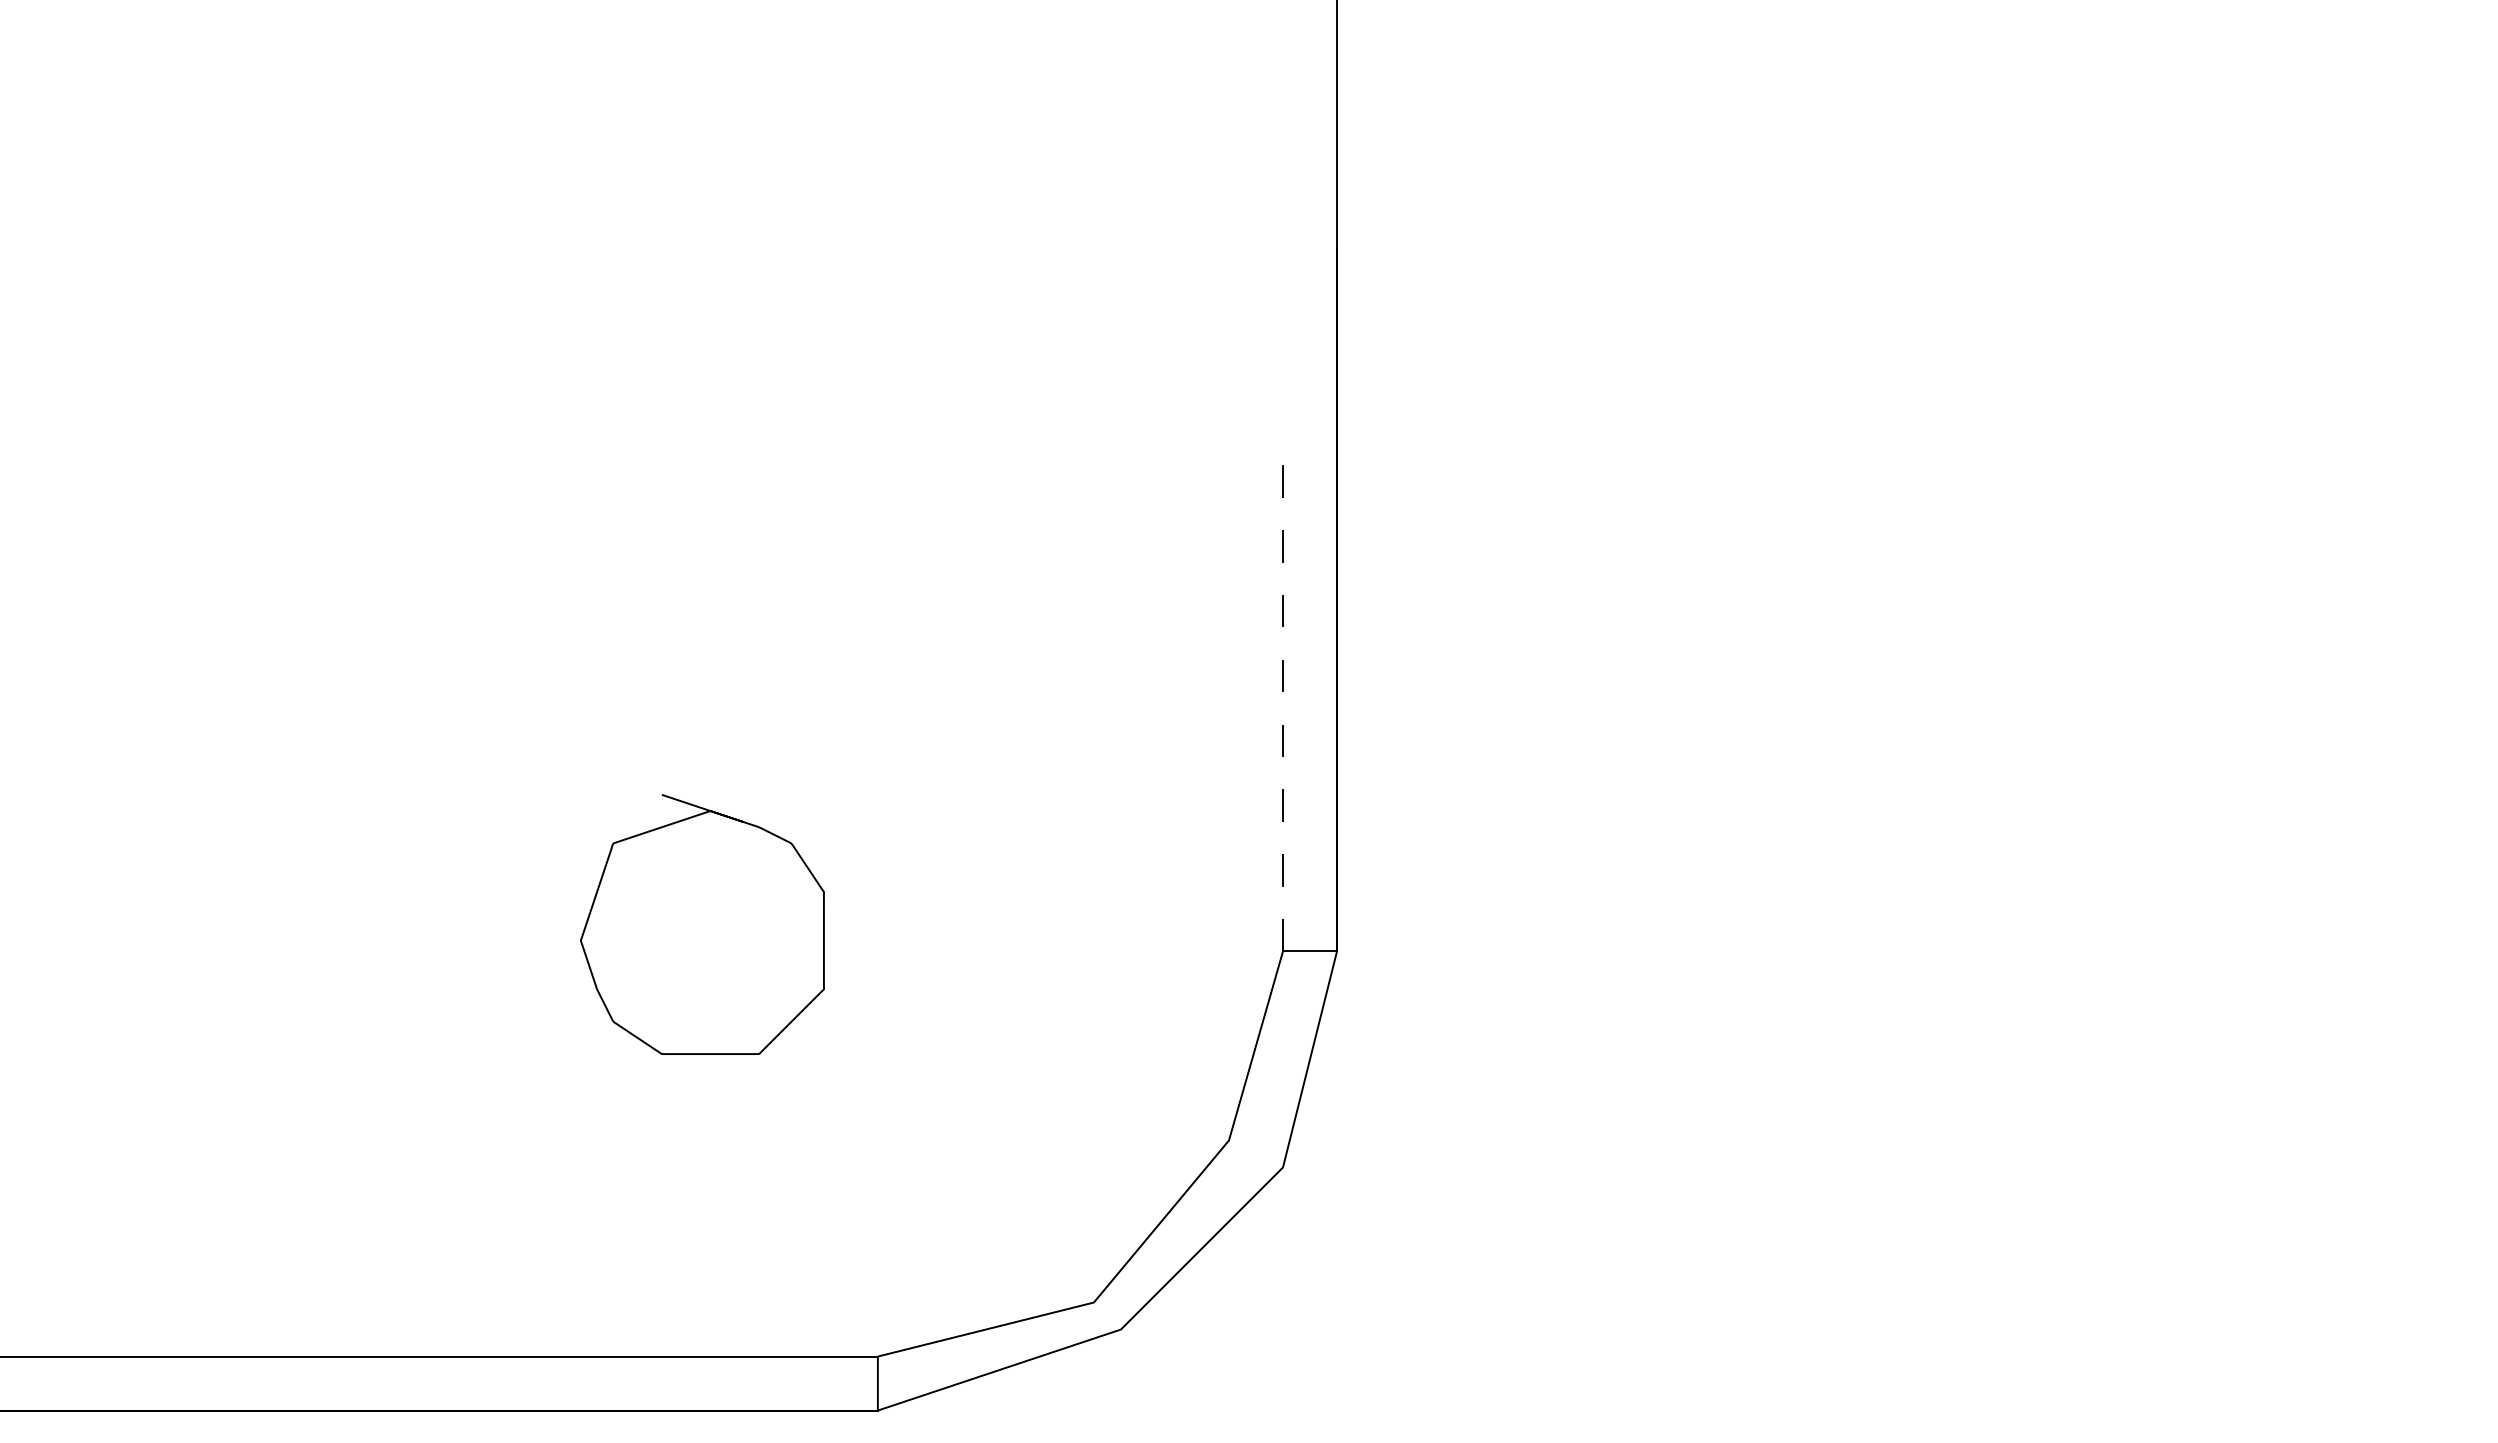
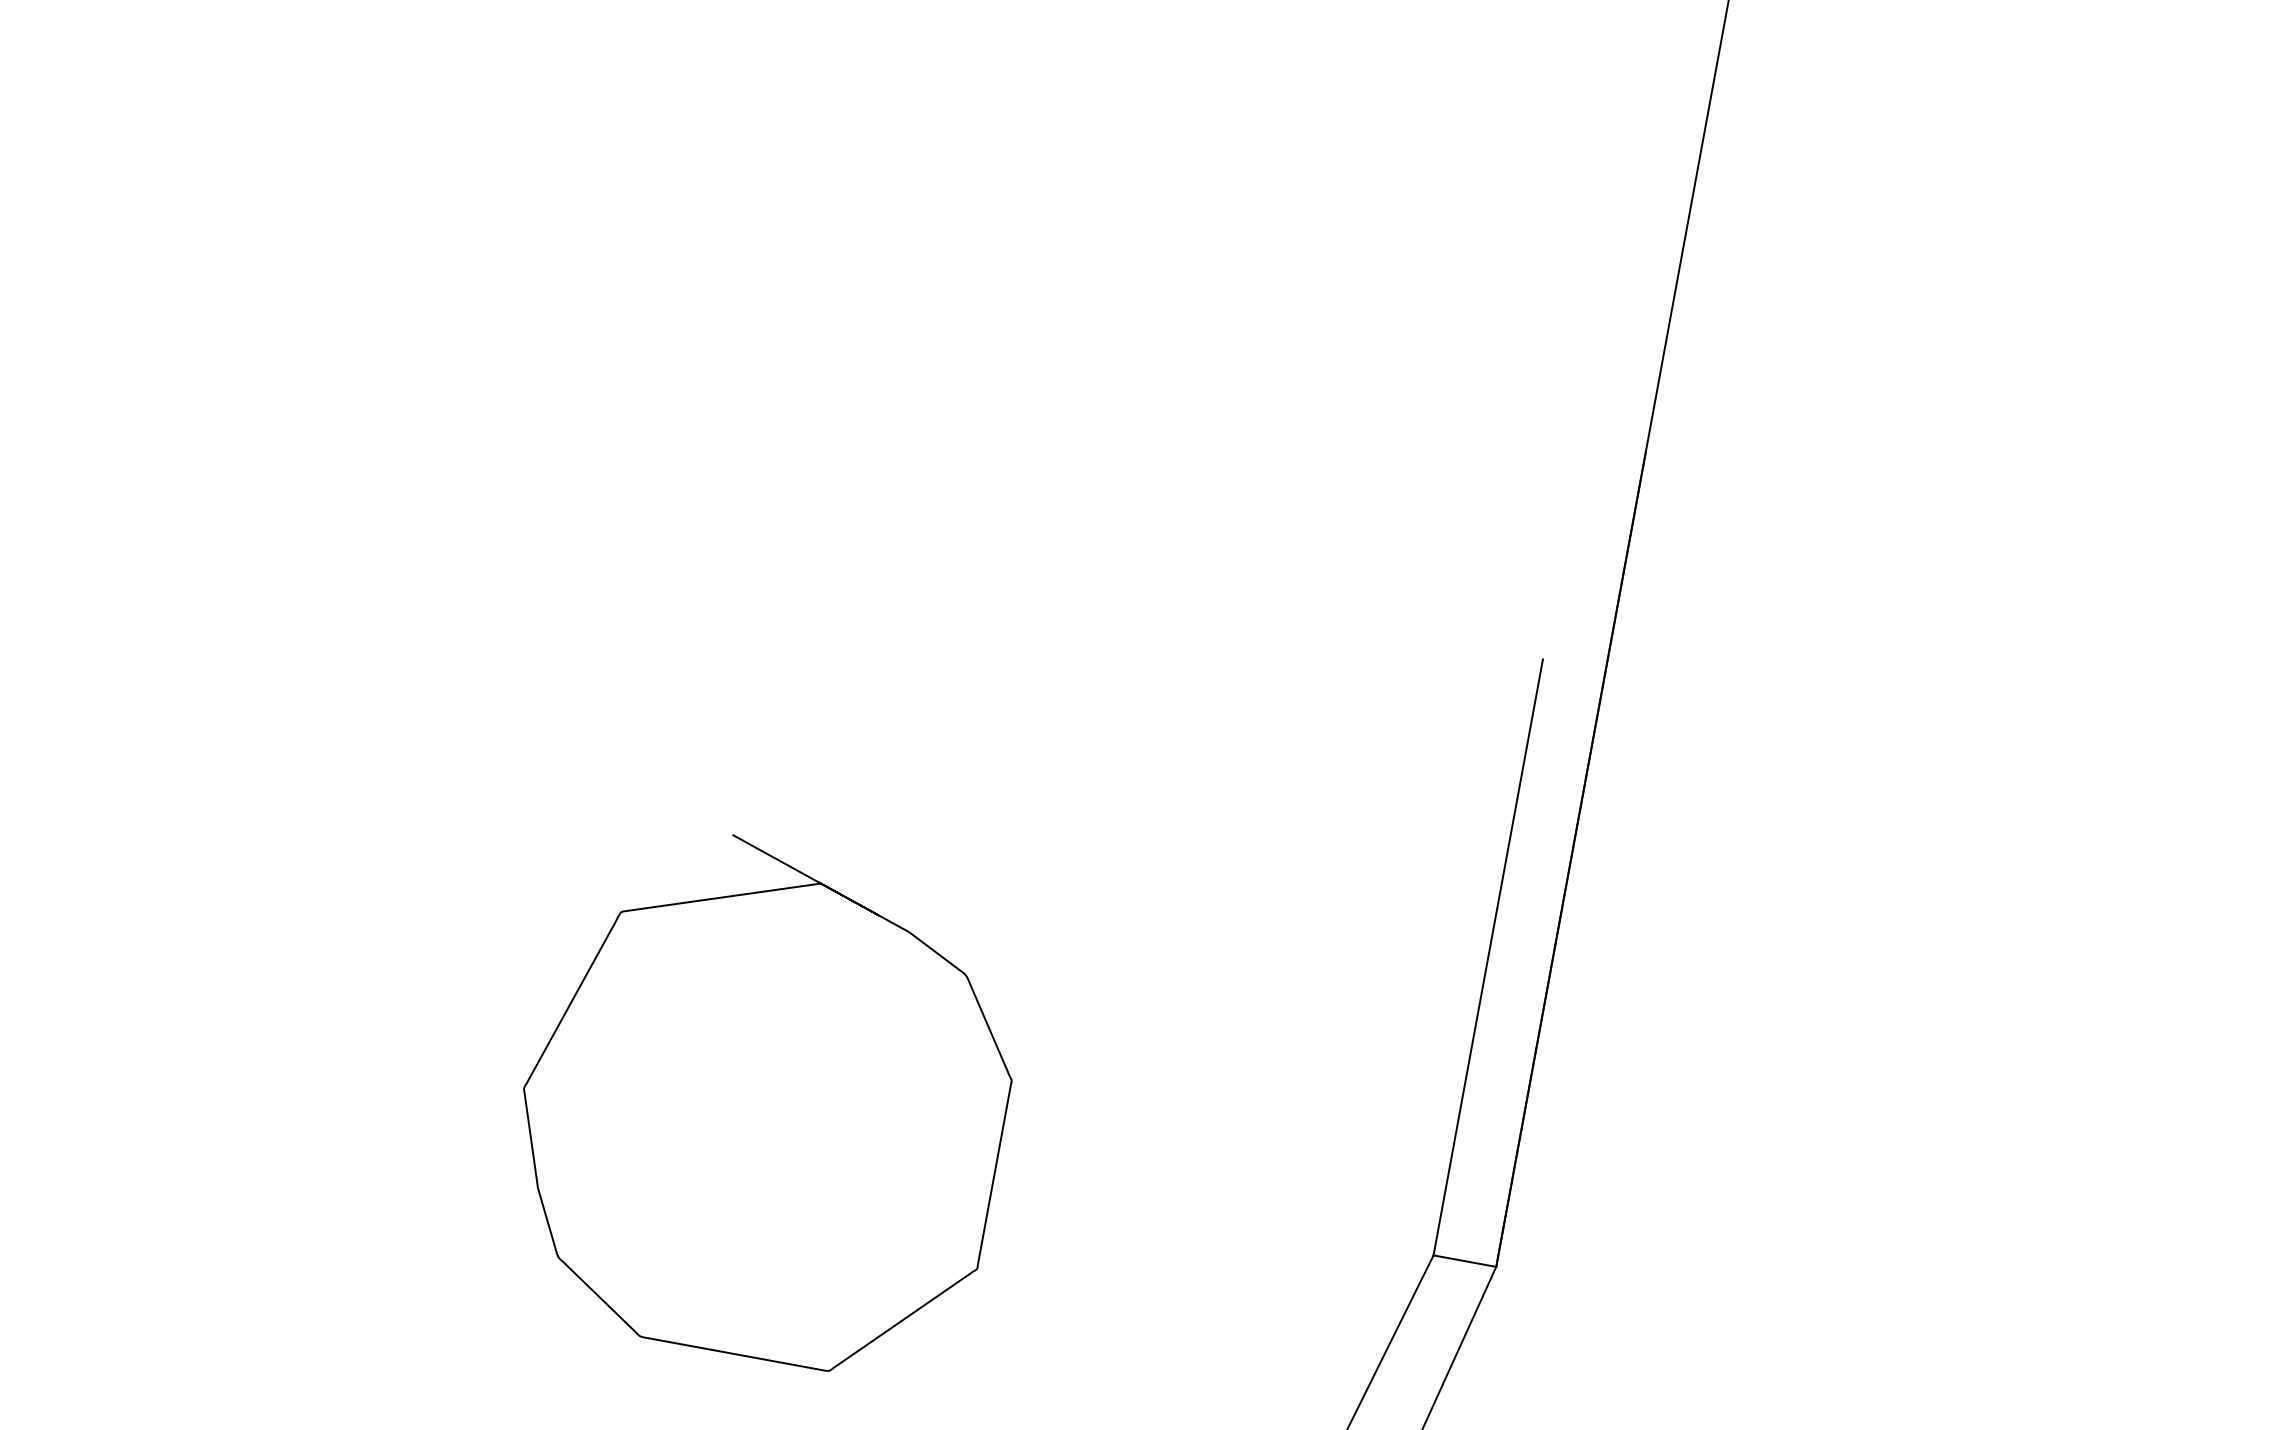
line: (1283, 694) -> (1488, 957), dashed -> solid
part: (702, 924) -> (765, 1100), size x1.67

